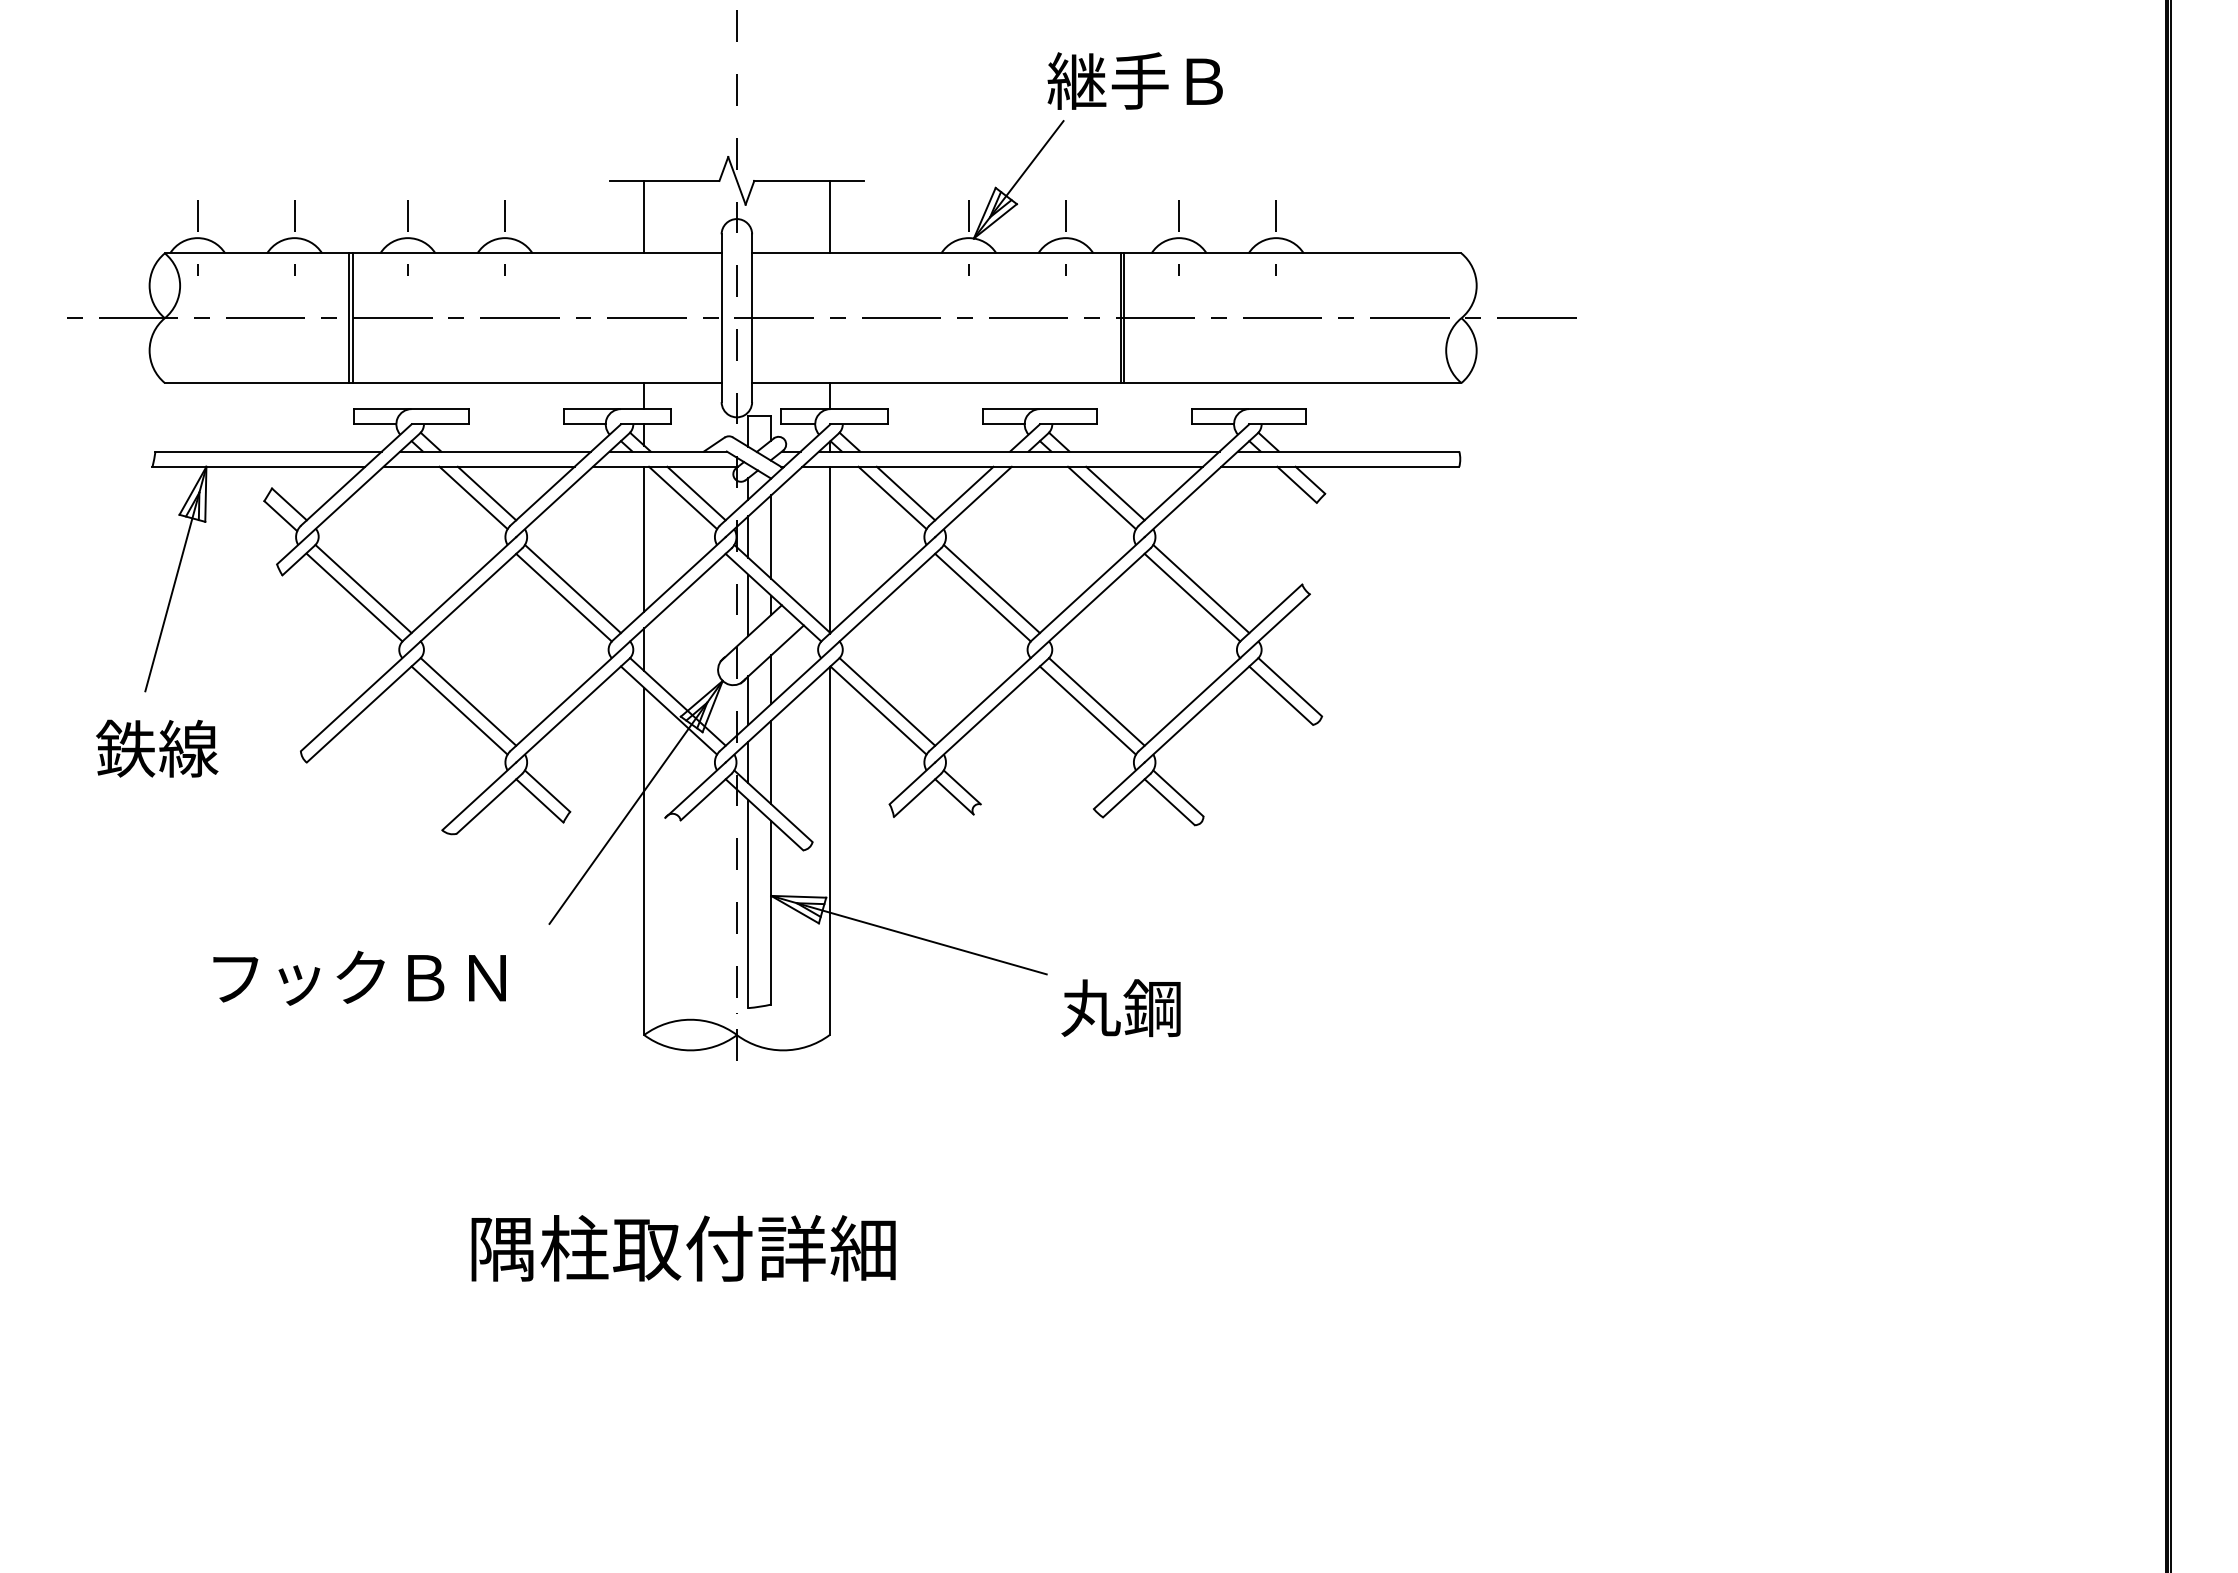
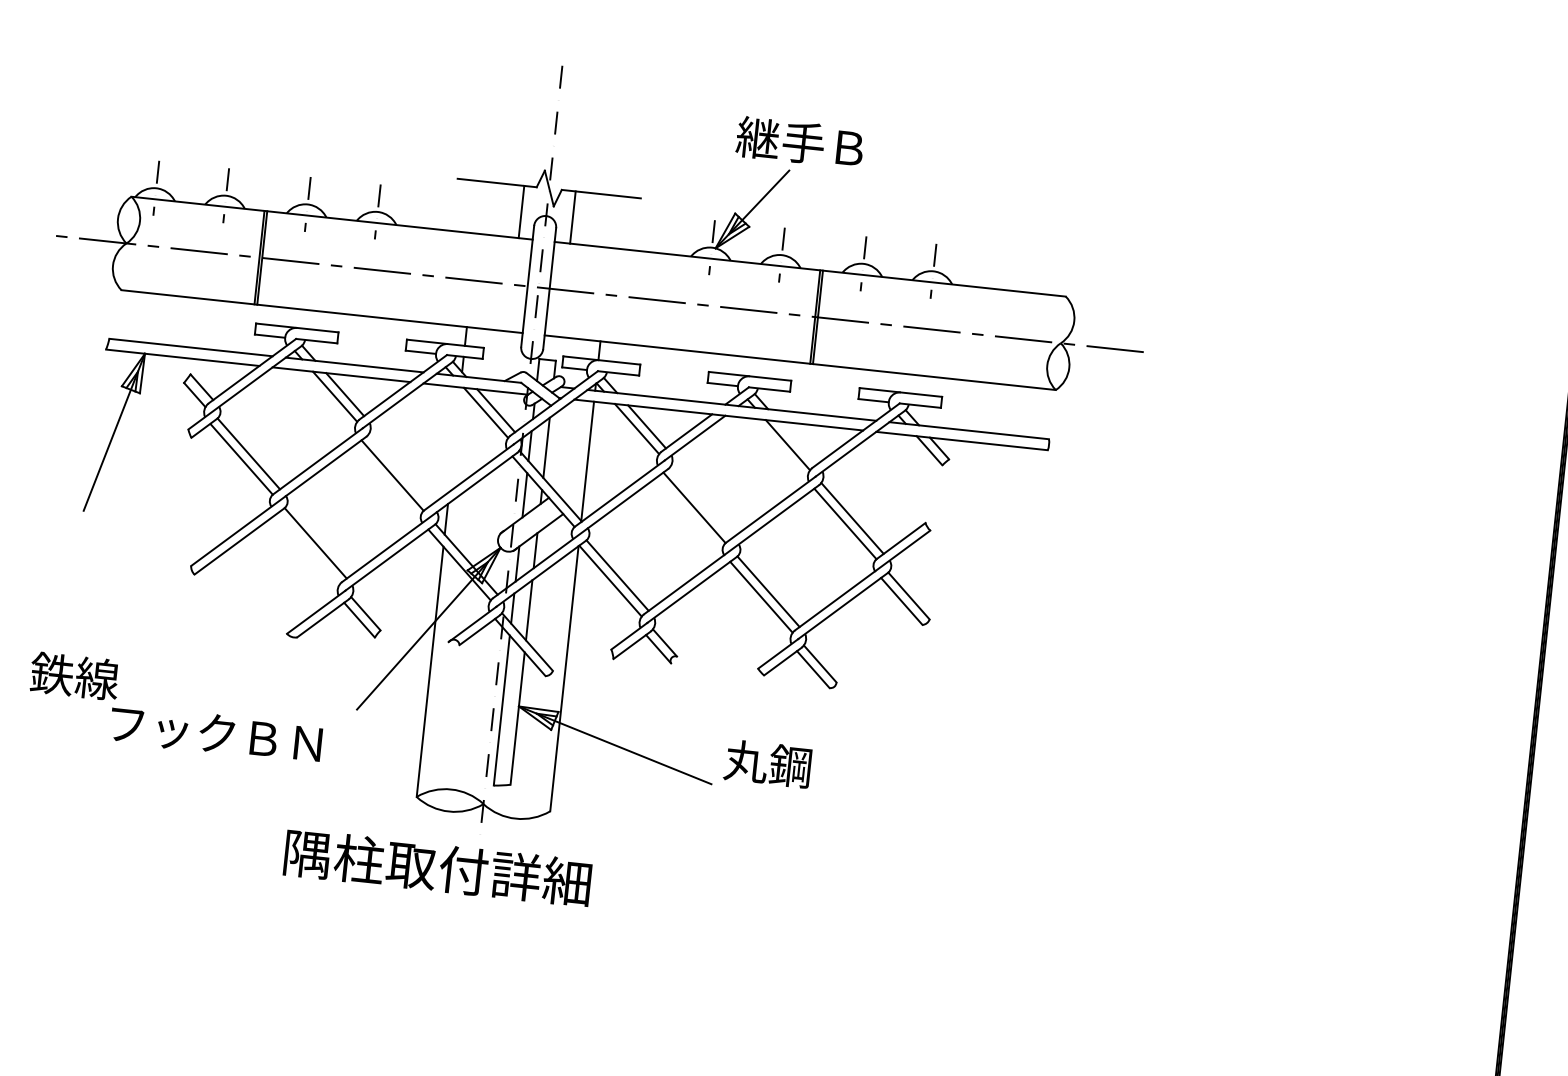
text: (1134, 80) -> (799, 142), moved
line: (644, 216) -> (521, 211), moved
line: (829, 216) -> (572, 217), moved
line: (1115, 493) -> (798, 442), removed
line: (644, 538) -> (455, 439), removed
line: (572, 588) -> (399, 469), removed
line: (991, 588) -> (701, 501), removed
line: (459, 710) -> (308, 548), removed
text: (157, 748) -> (74, 676), moved
text: (1120, 1007) -> (767, 763), moved
text: (683, 1248) -> (437, 868), moved

